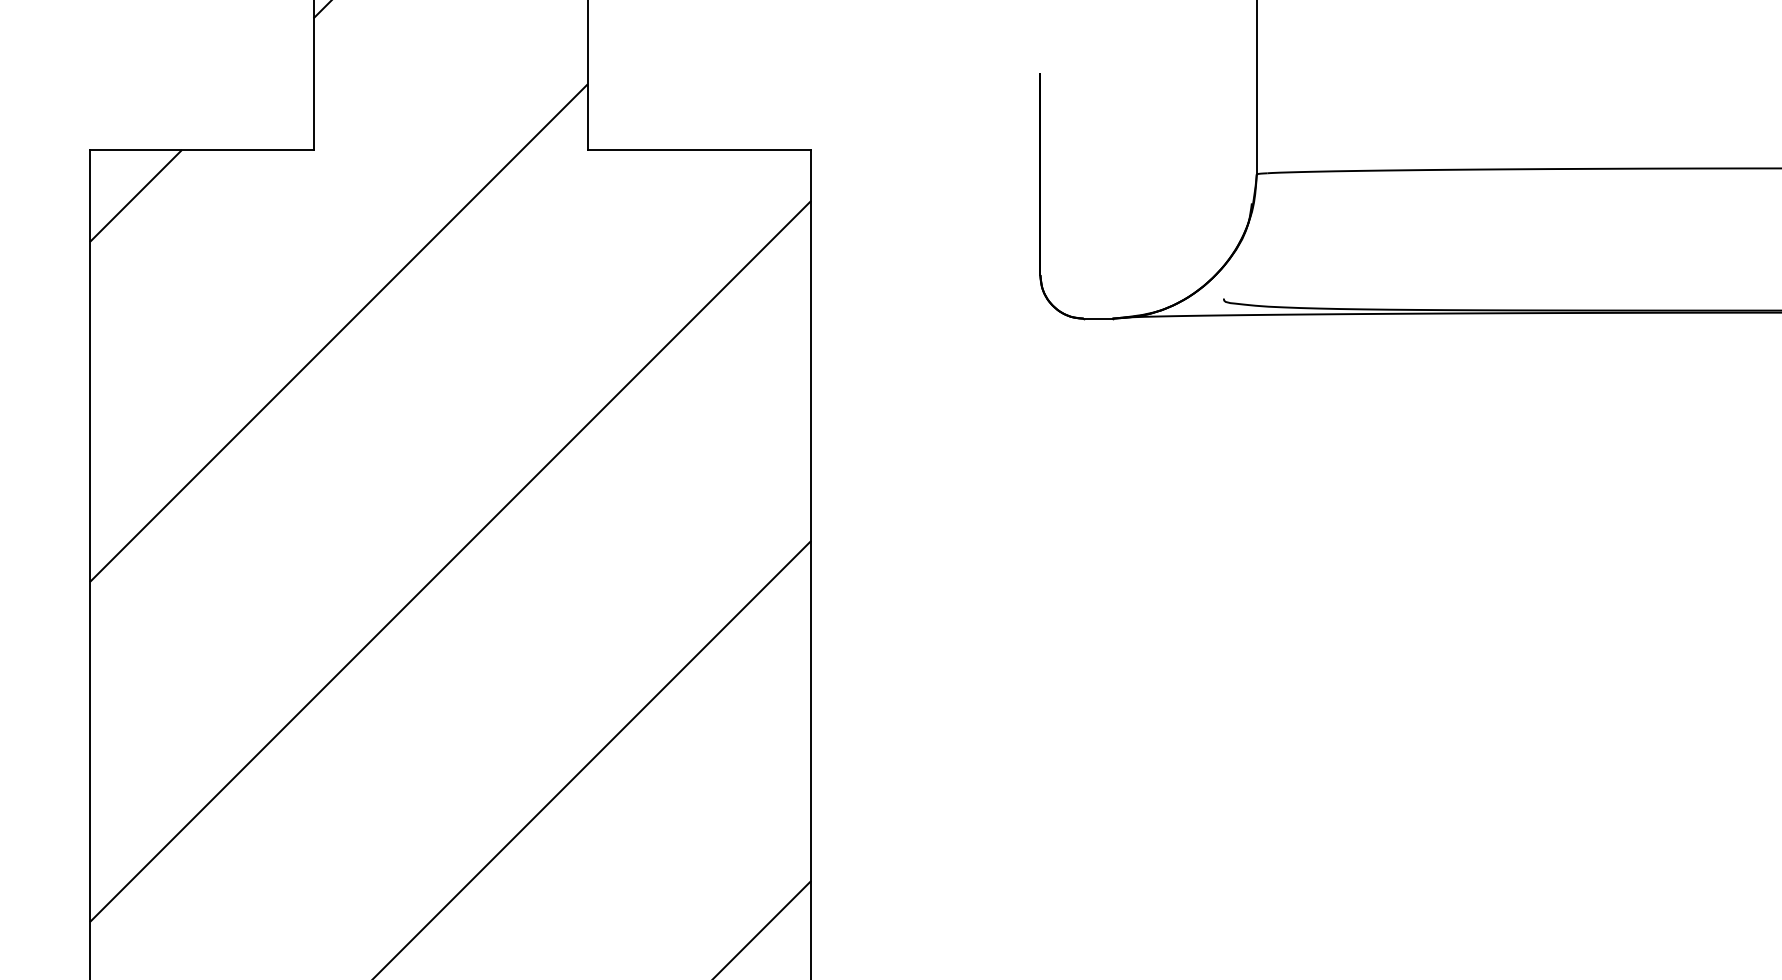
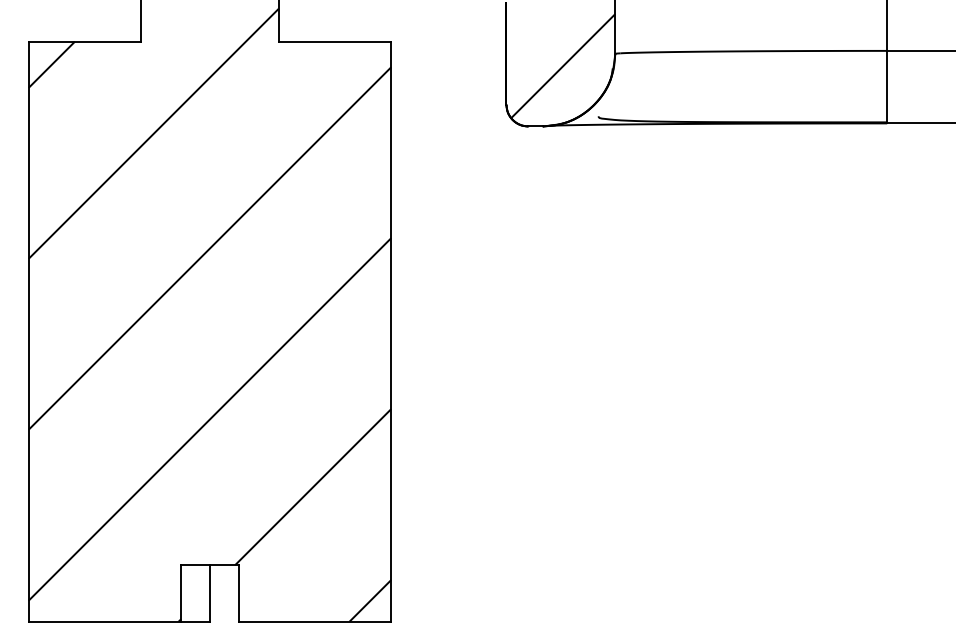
hatch: (1153, 199) -> (563, 66), added

